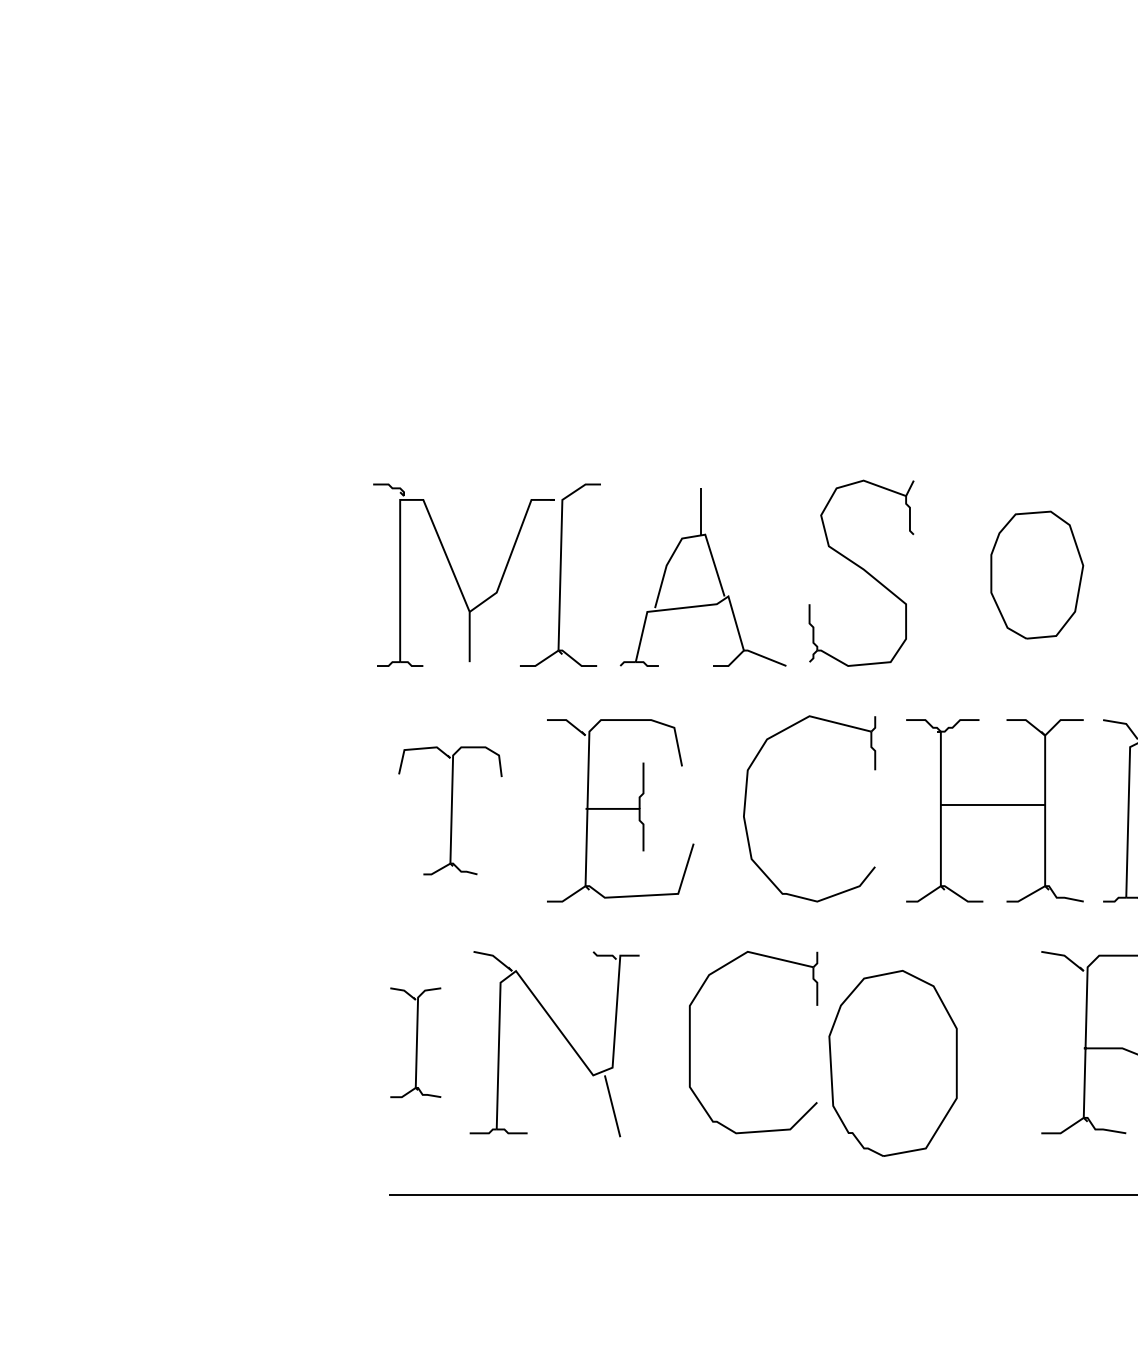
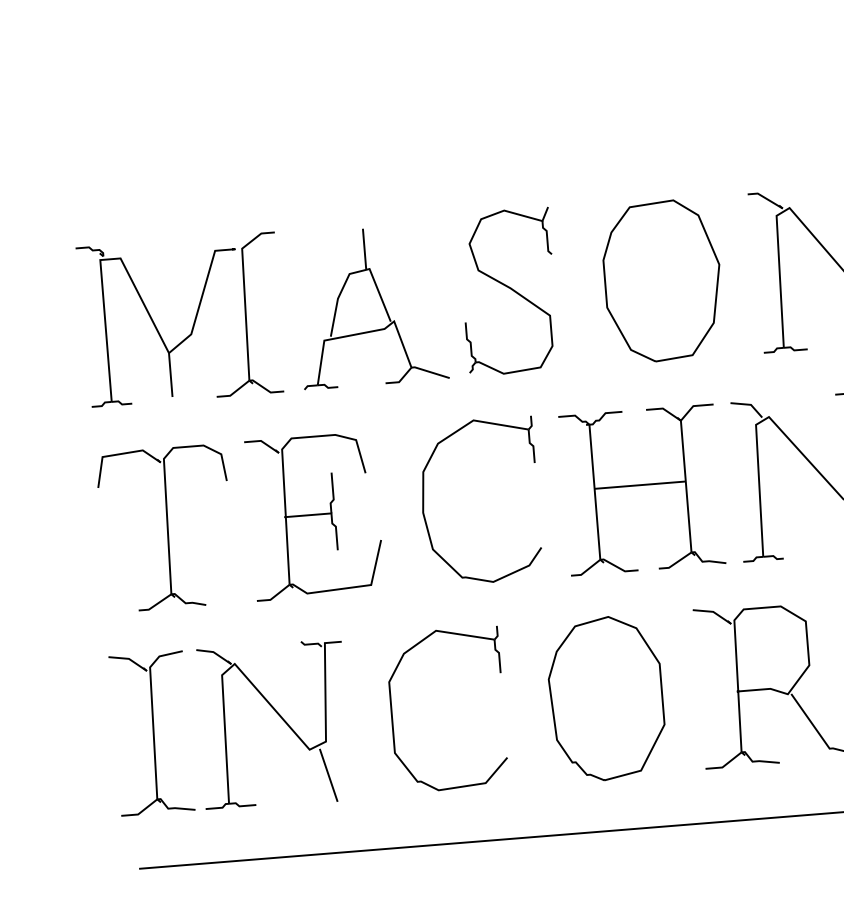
part: (1036, 574) -> (662, 280), size x1.43
part: (450, 810) -> (166, 528), size x1.43
part: (415, 1042) -> (151, 733), size x1.67
part: (892, 1063) -> (605, 698), moved

